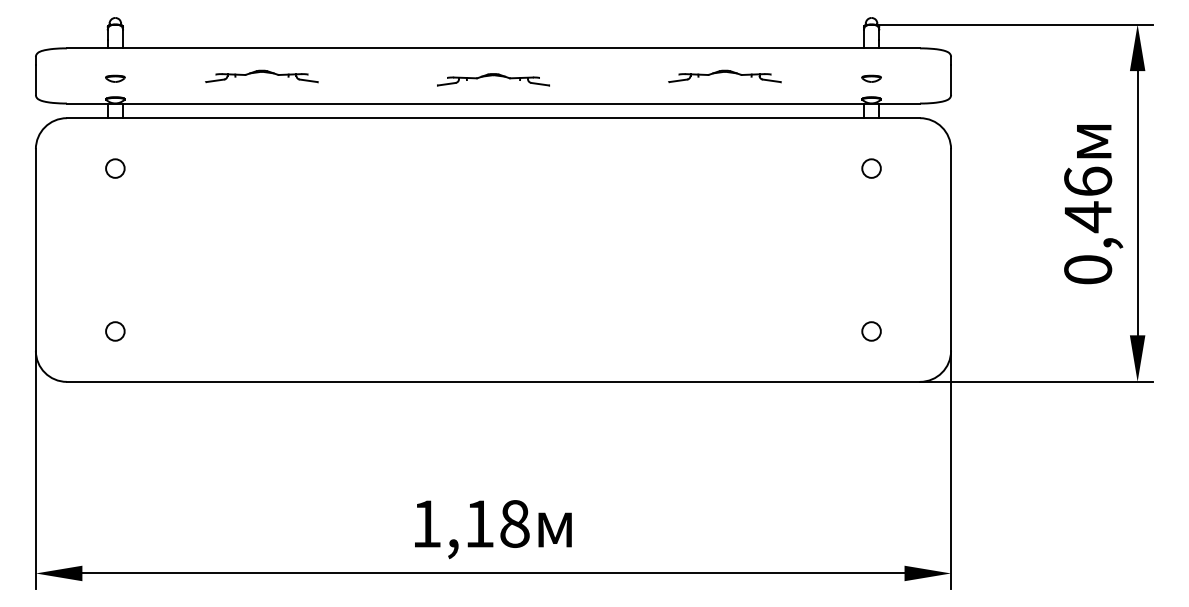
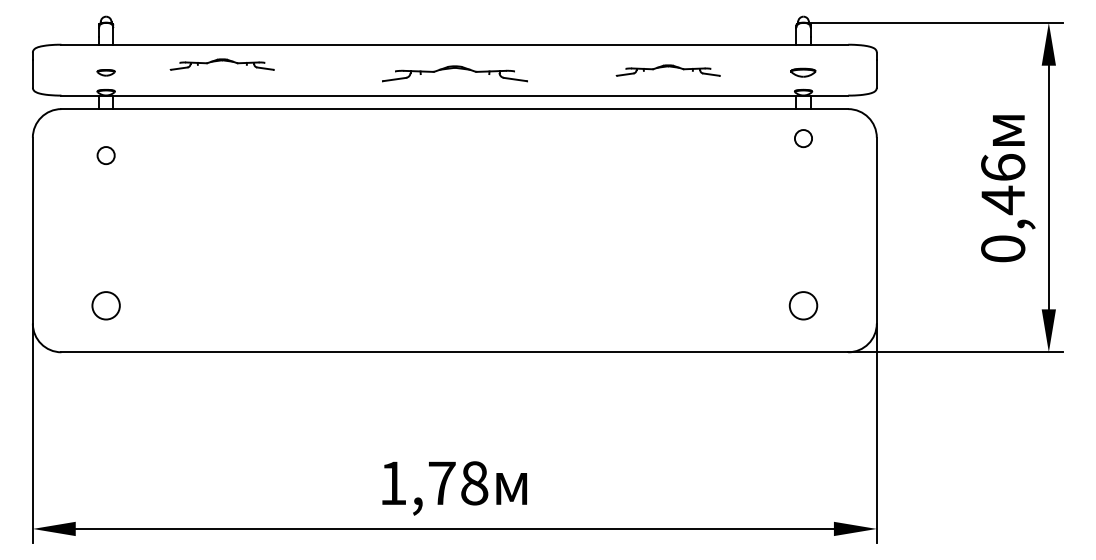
part: (261, 76) -> (221, 64), moved
part: (871, 78) -> (803, 72), size x1.4
part: (493, 79) -> (454, 73), size x1.4
circle: (871, 168) -> (803, 138), moved
circle: (114, 331) -> (105, 305), size x1.6
circle: (871, 331) -> (803, 305), size x1.6
text: (480, 523) -> (442, 482), 1,18 -> 1,78

